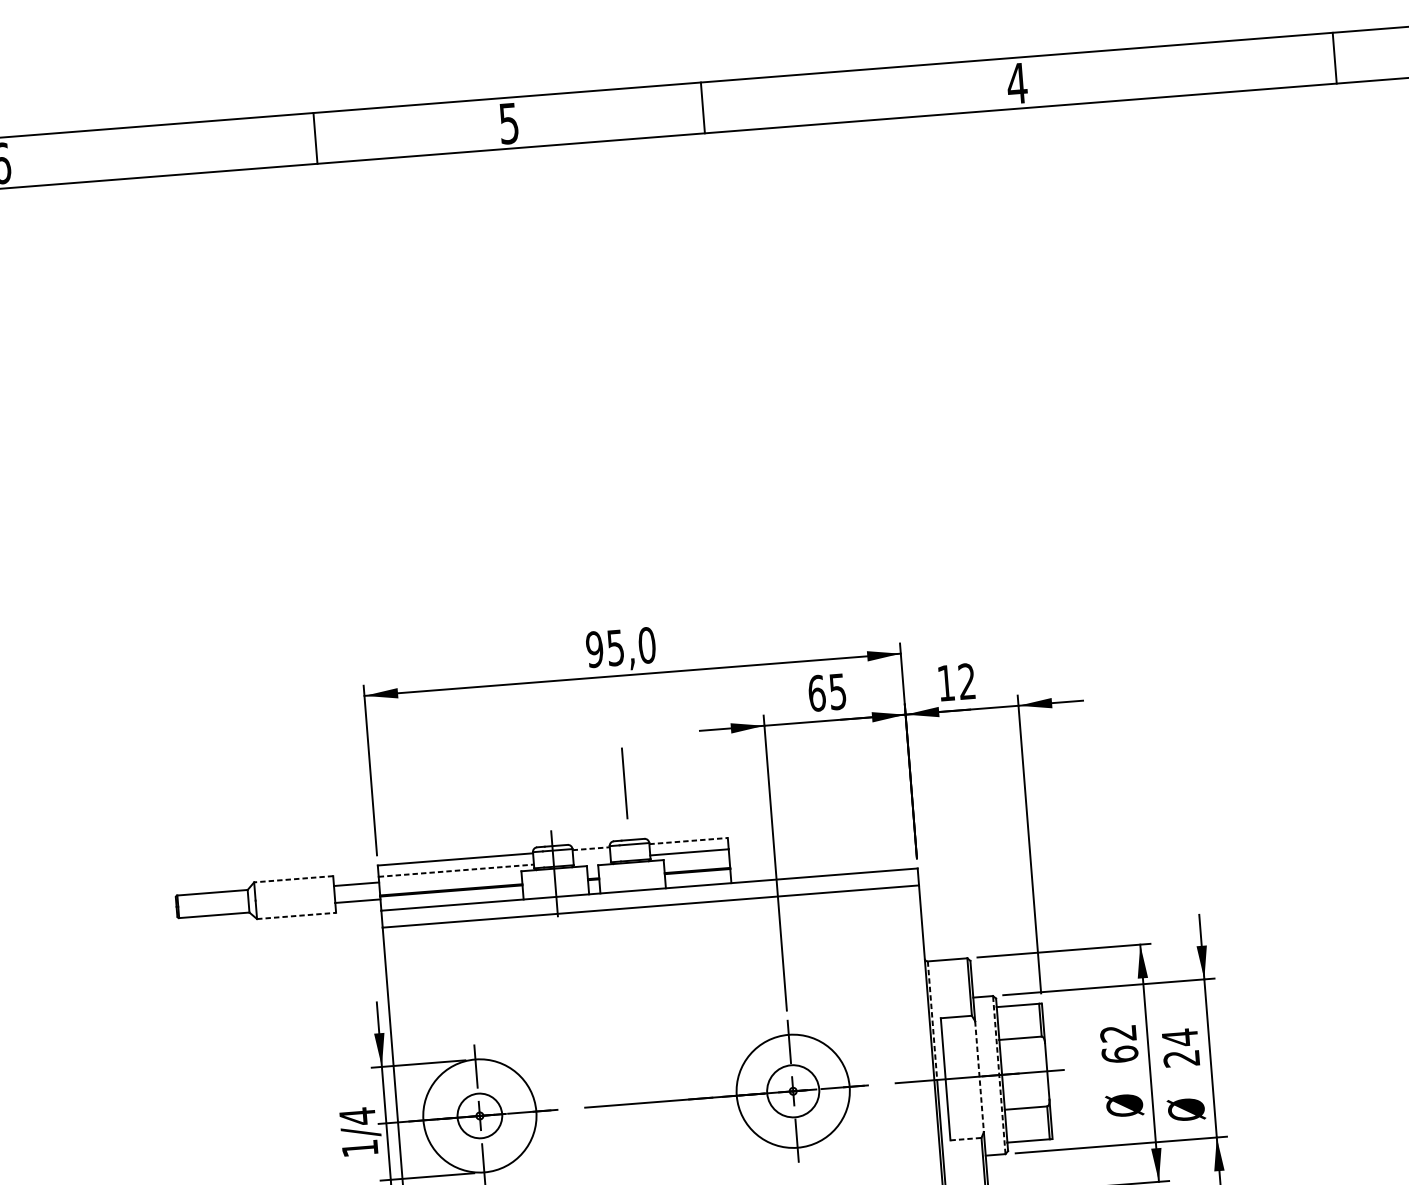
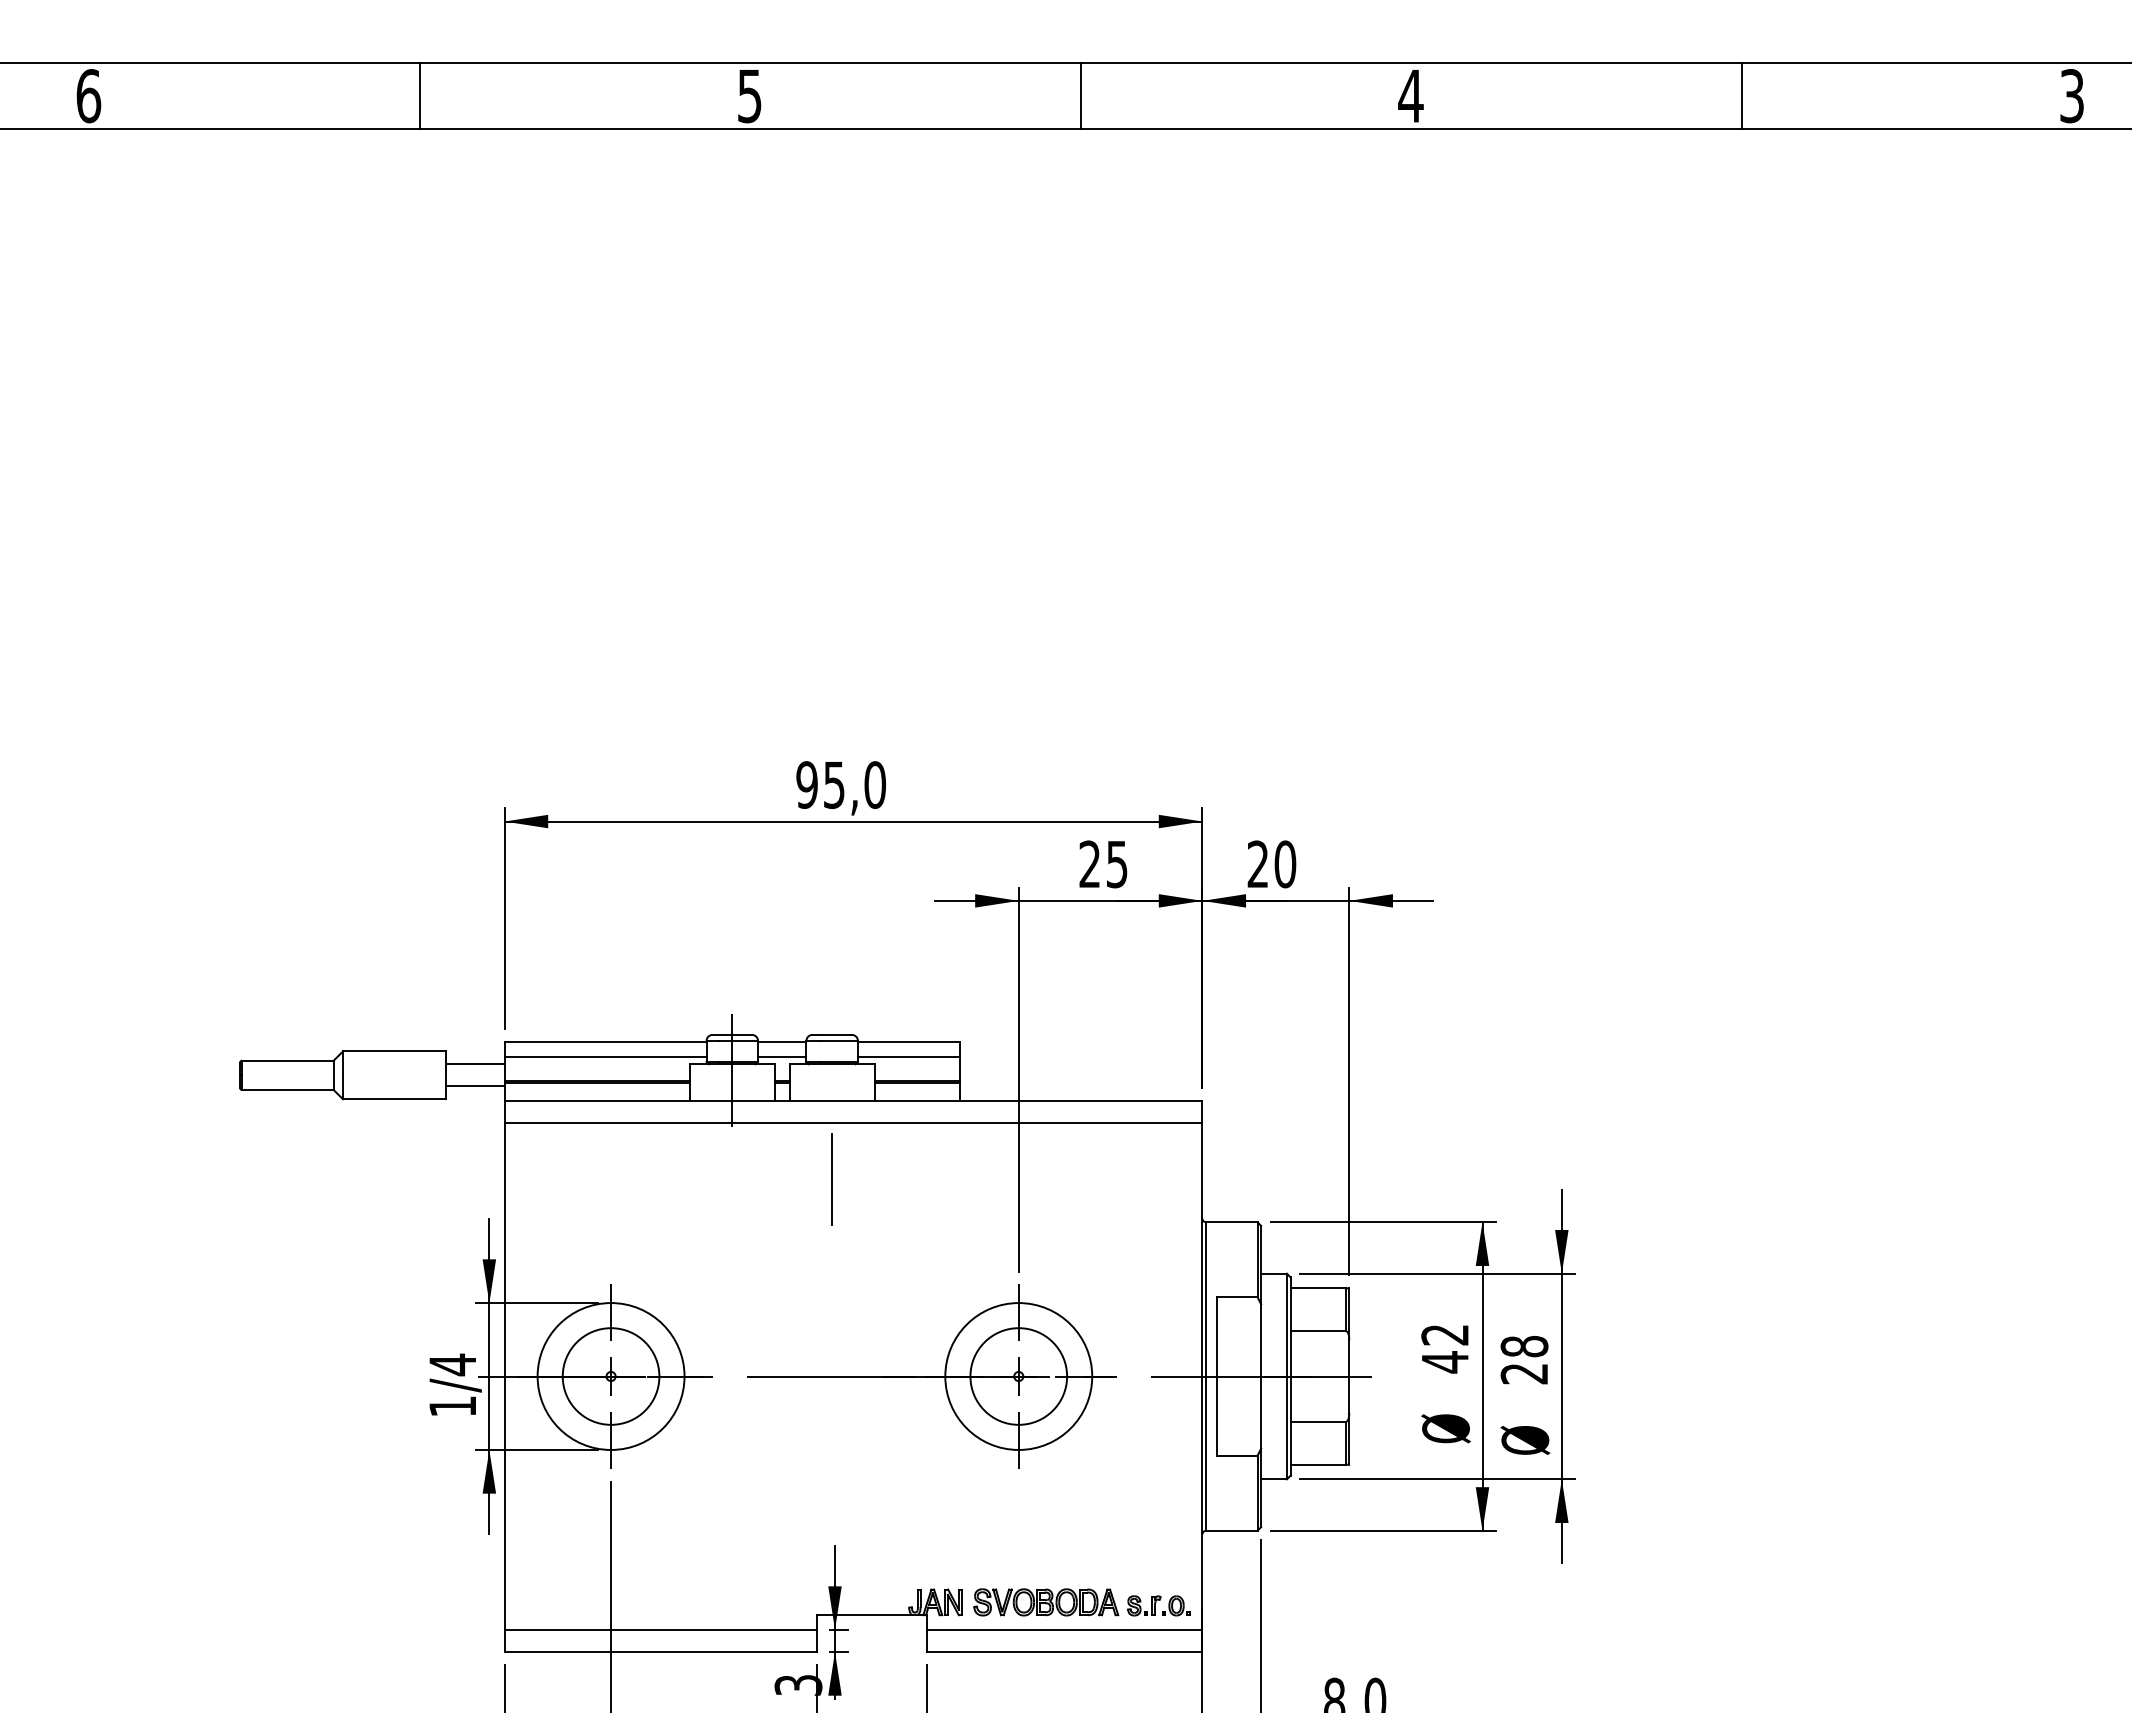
line: (1334, 58) -> (1742, 95), moved
line: (703, 107) -> (1081, 95), moved
line: (315, 138) -> (419, 95), moved
text: (956, 682) -> (1271, 864), 12 -> 20
text: (816, 693) -> (1089, 864), 65 -> 25
line: (624, 783) -> (831, 1179), moved
line: (689, 841) -> (909, 1042), dashed -> solid
line: (591, 848) -> (782, 1042), dashed -> solid
line: (592, 859) -> (782, 1056), added
line: (457, 870) -> (606, 1056), dashed -> solid
line: (293, 879) -> (393, 1051), dashed -> solid
line: (296, 916) -> (394, 1099), dashed -> solid
line: (932, 1020) -> (1206, 1299), dashed -> solid
text: (1180, 1037) -> (1524, 1346), 24 -> 28
text: (1120, 1054) -> (1445, 1362), 62 -> 42
line: (998, 1075) -> (1286, 1376), dashed -> solid
line: (979, 1077) -> (1261, 1377), dashed -> solid
circle: (793, 1091) -> (1018, 1376), size x1.43
circle: (479, 1115) -> (610, 1376), size x1.67
line: (966, 1138) -> (1237, 1455), dashed -> solid

